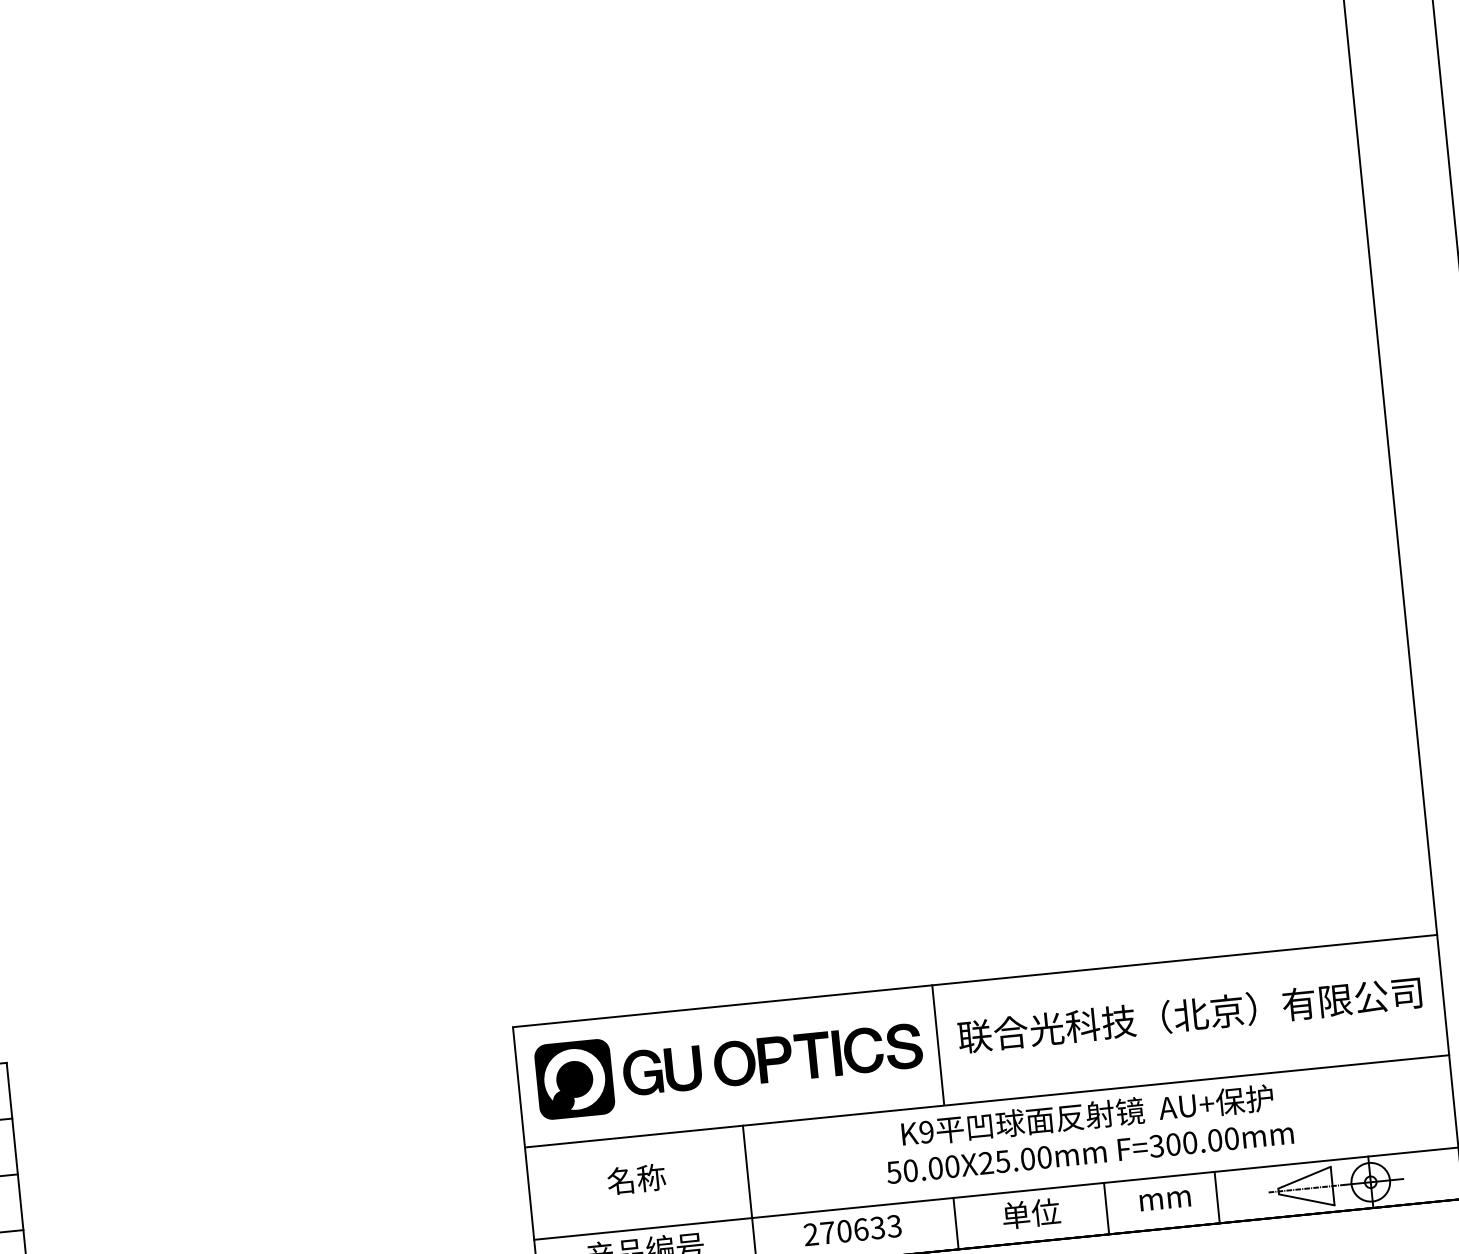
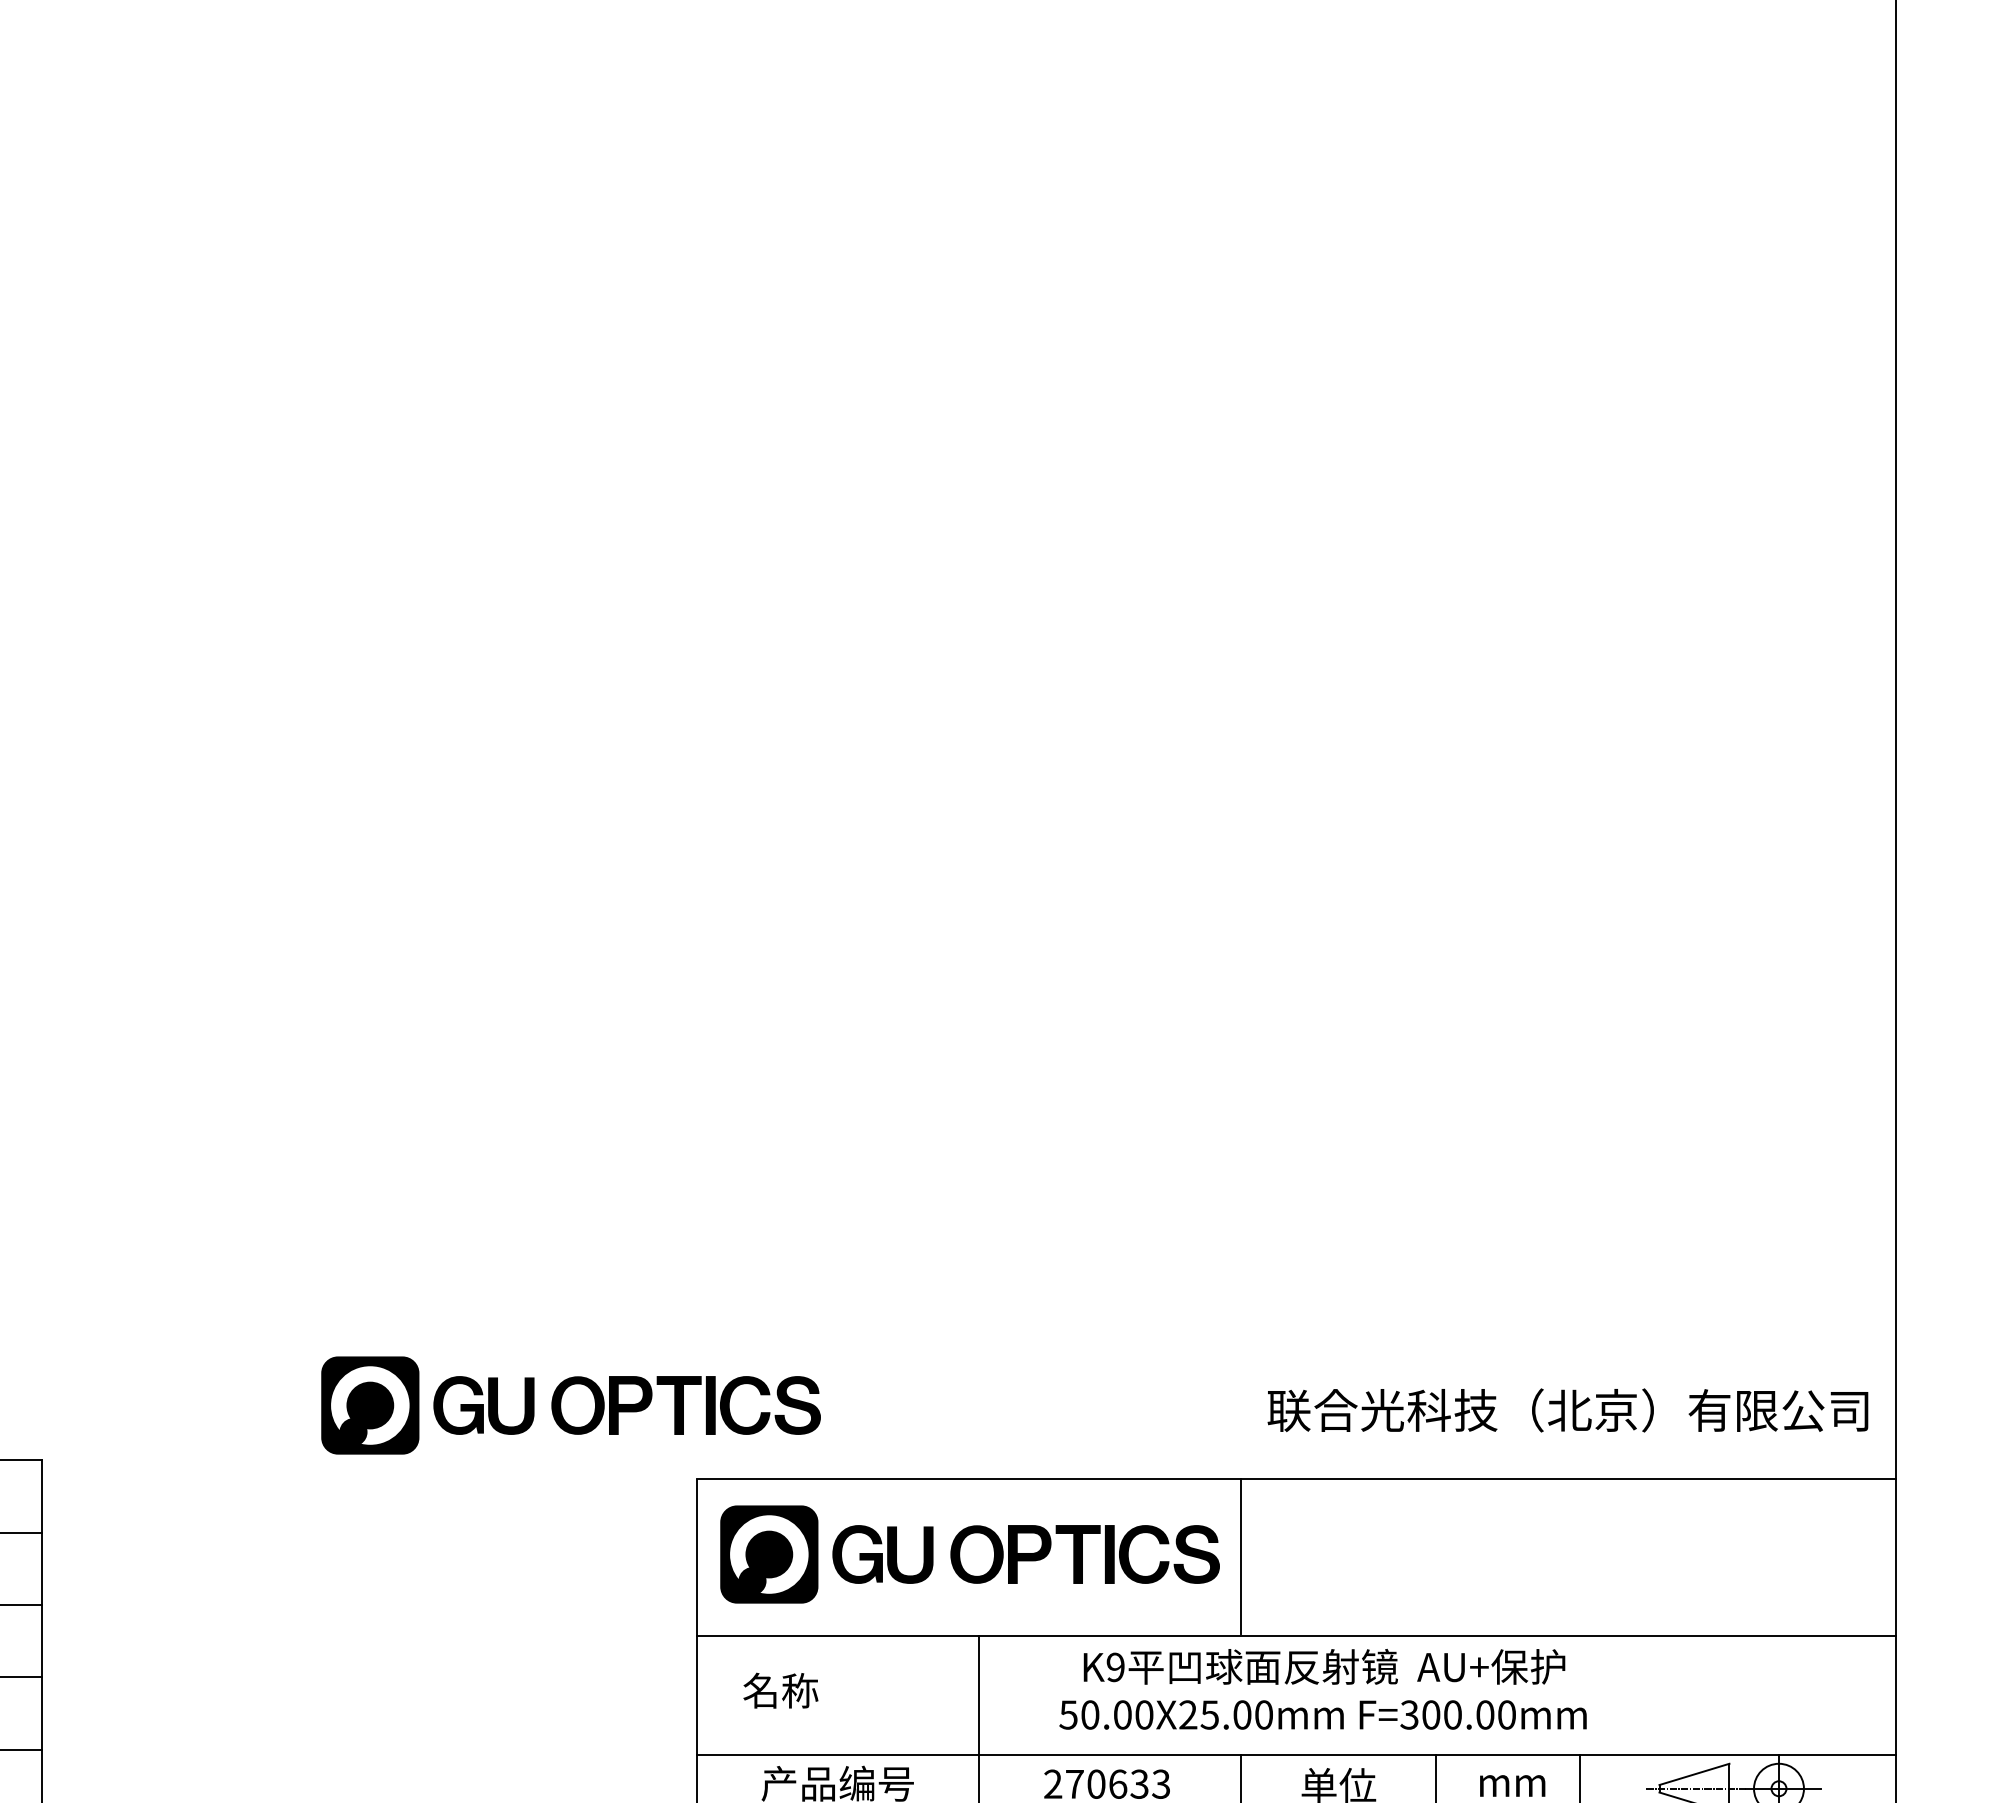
part: (410, 979) -> (570, 1405), added
text: (1189, 1014) -> (1567, 1410), moved
text: (1087, 1133) -> (1322, 1689), moved
text: (636, 1179) -> (780, 1690), moved

